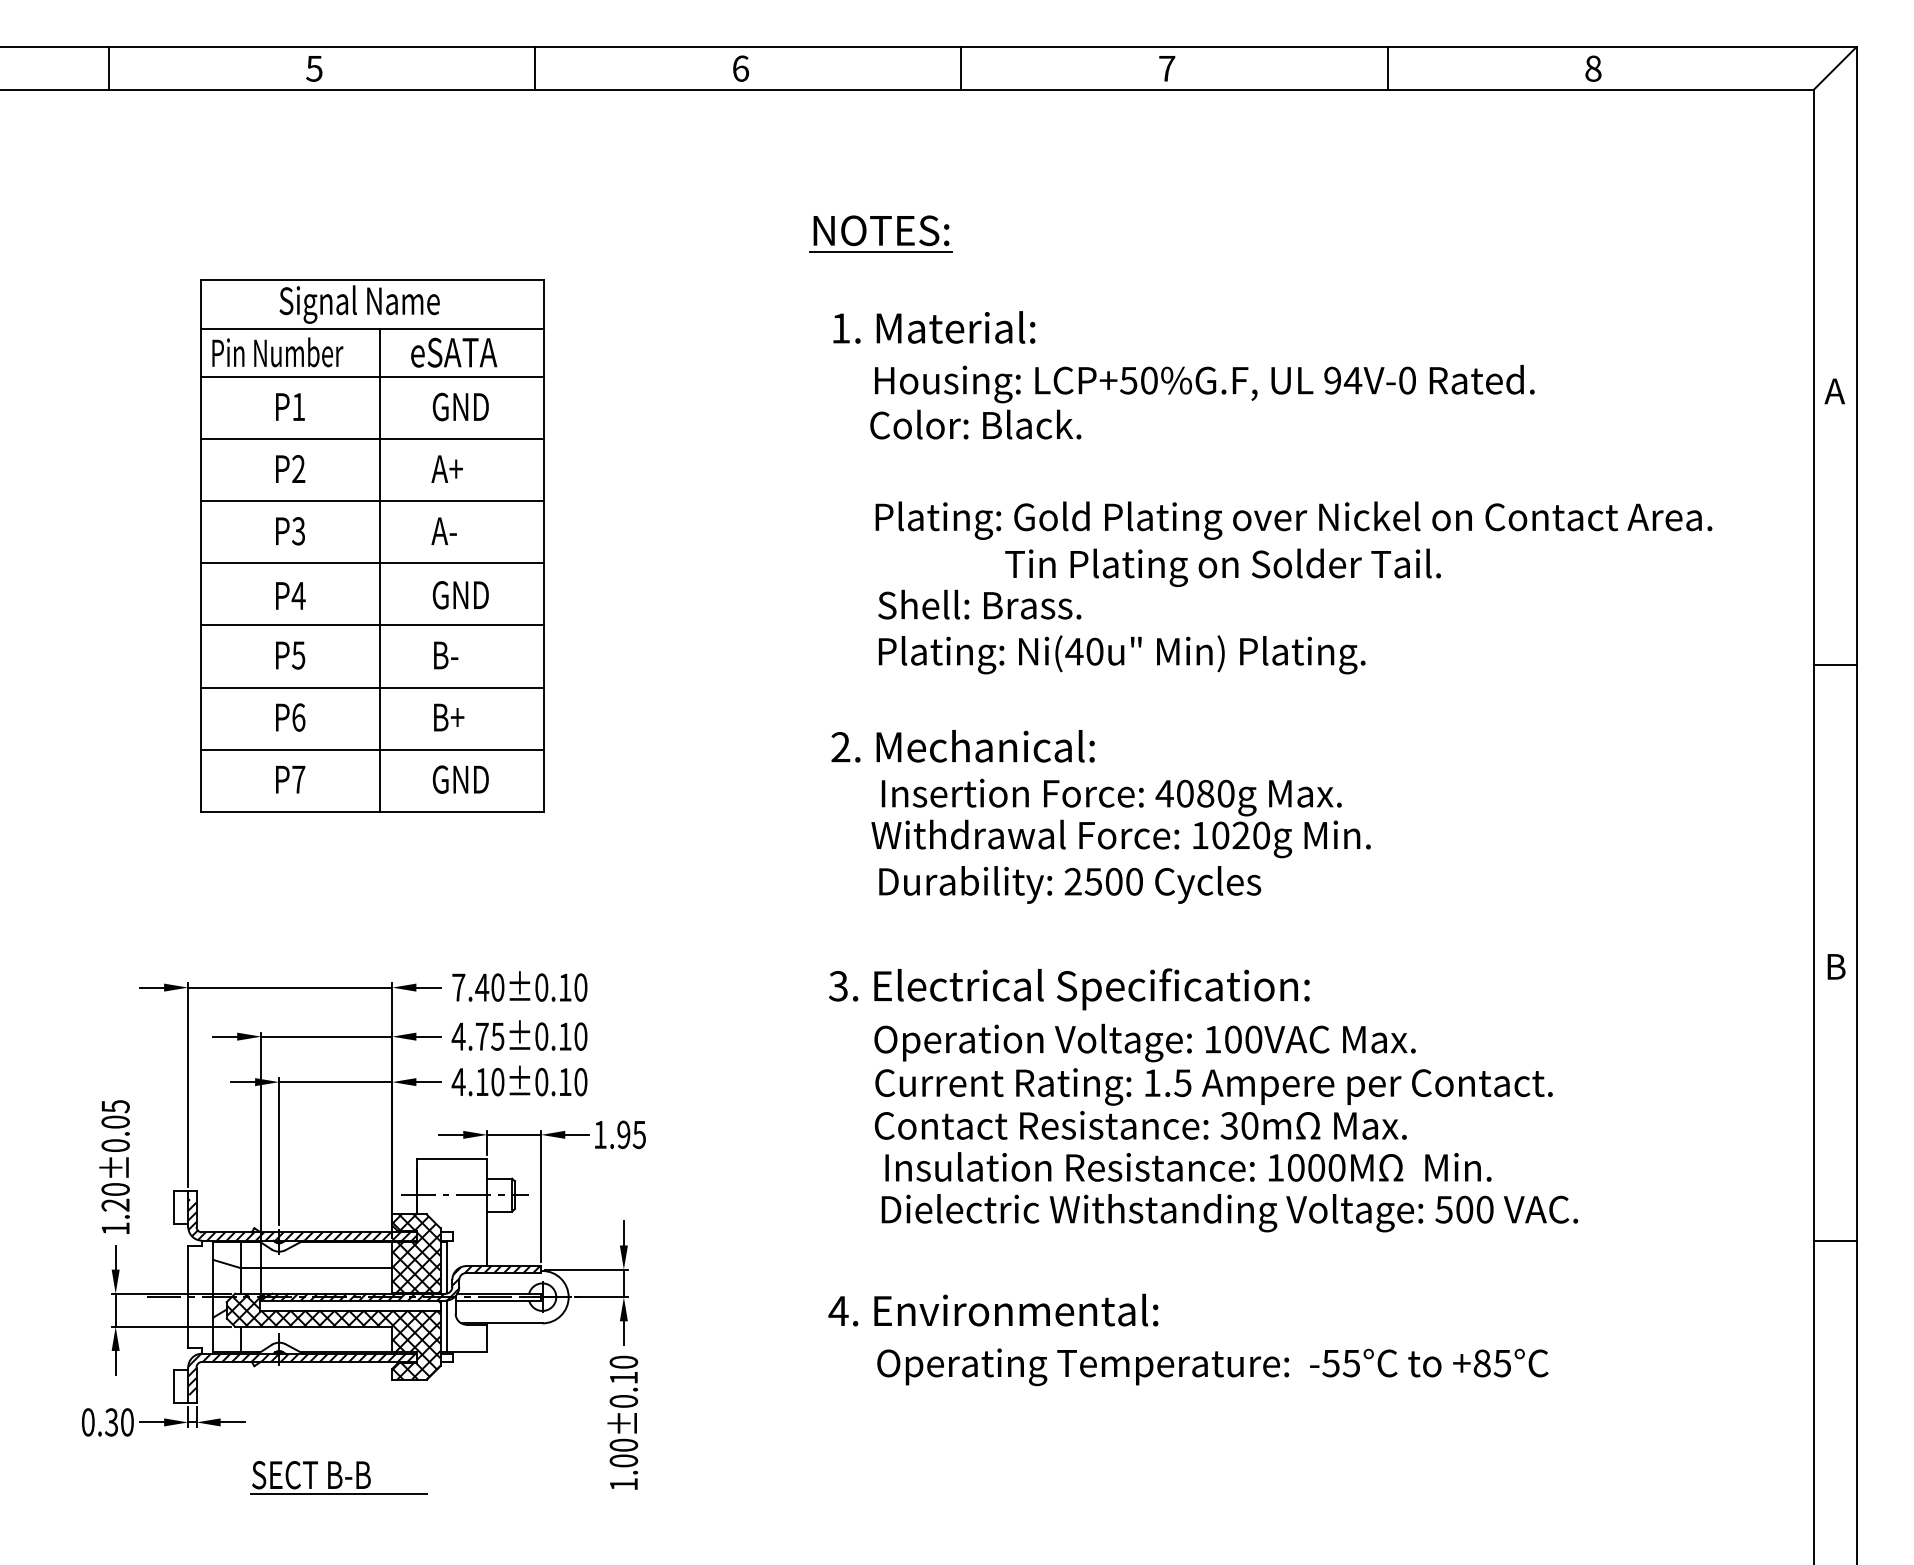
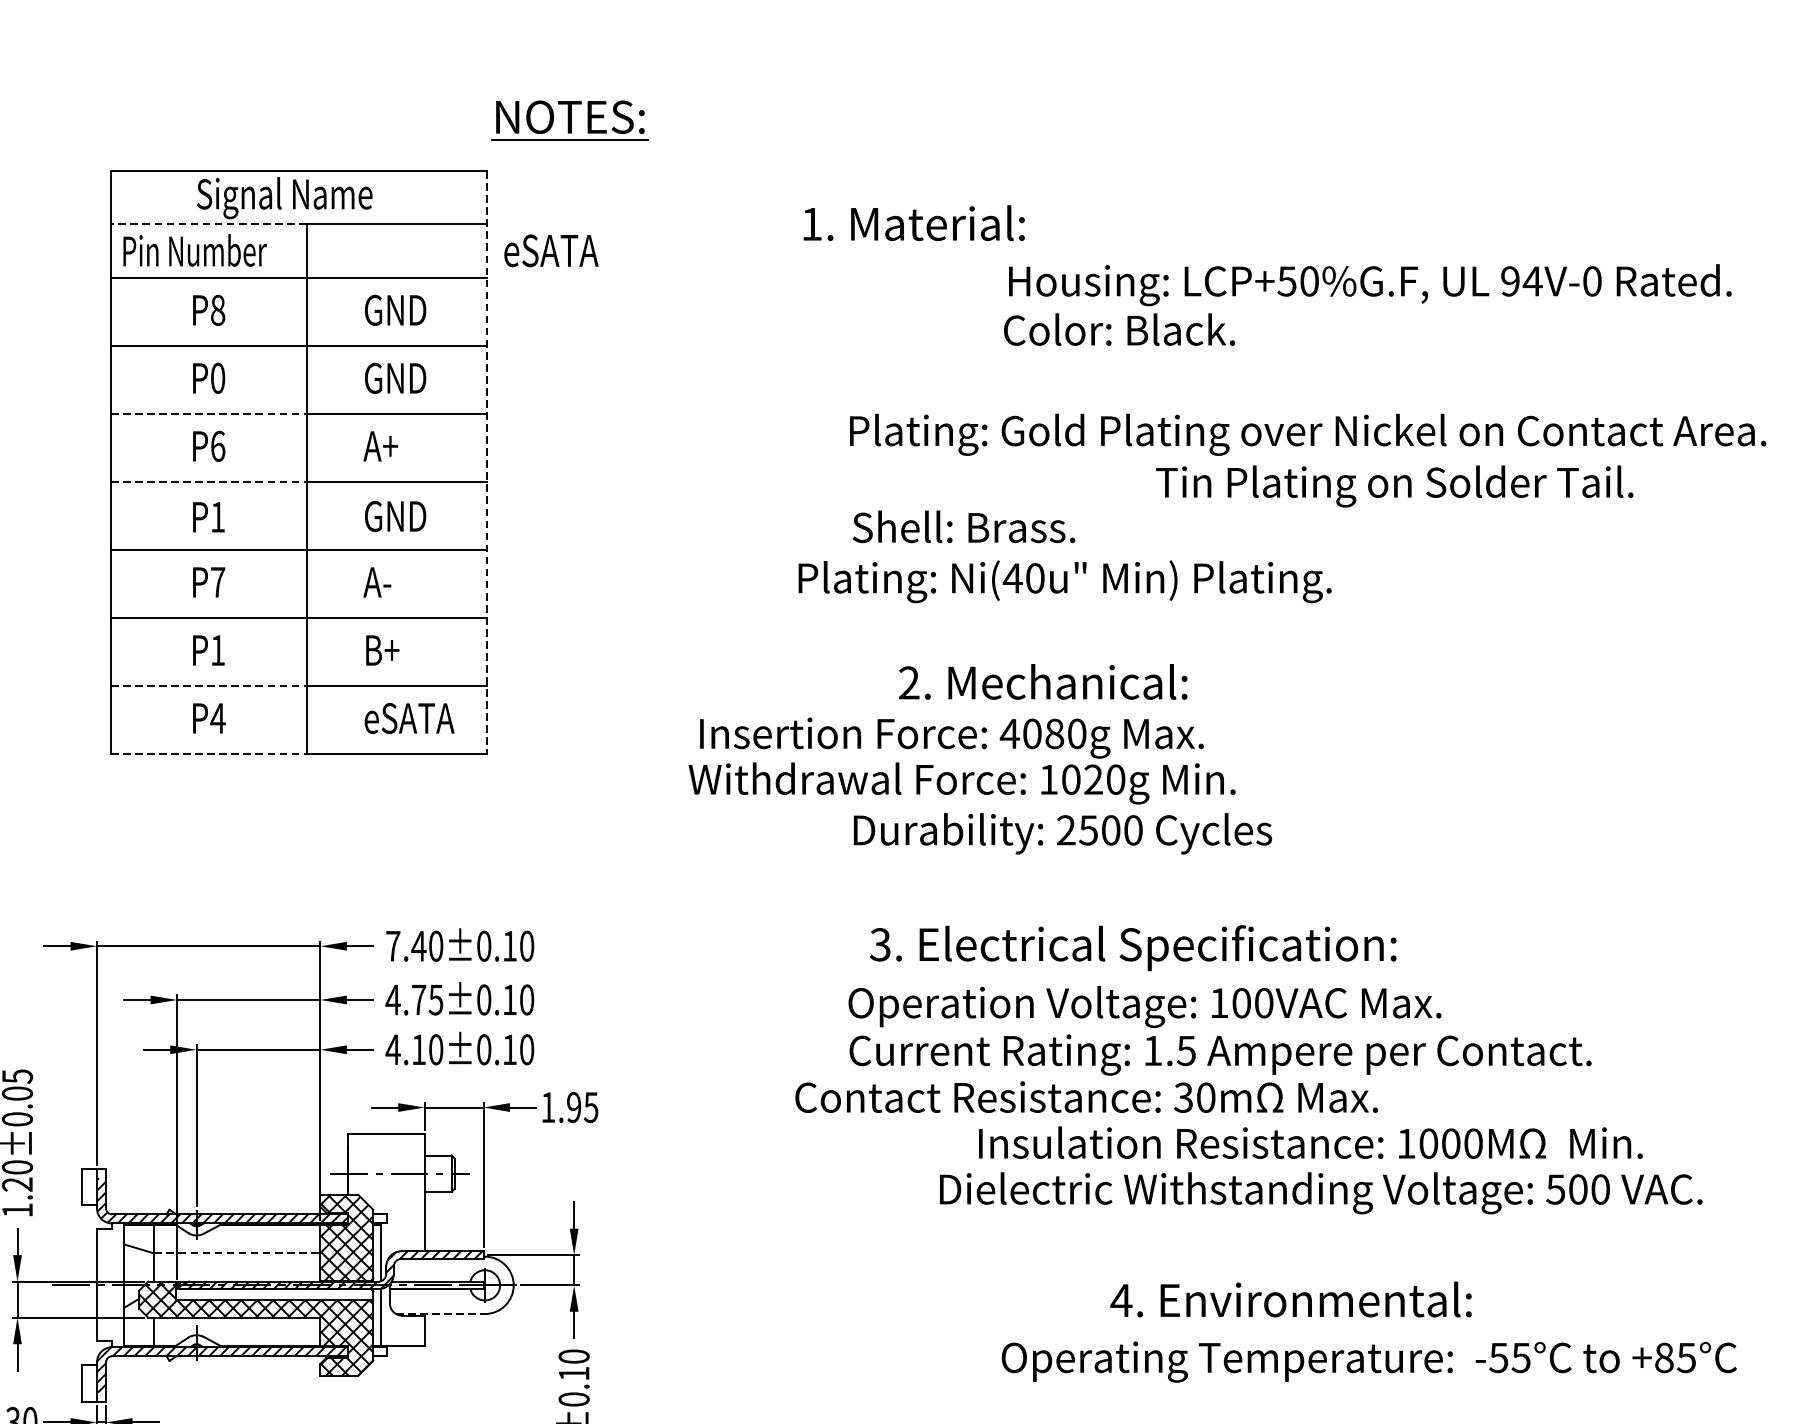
part: (880, 233) -> (569, 120), moved
line: (289, 328) -> (207, 224), solid -> dashed
text: (454, 352) -> (551, 250), moved
text: (1202, 401) -> (1367, 304), moved
text: (298, 406) -> (217, 309), P1 -> P8
text: (459, 468) -> (394, 377), A+ -> GND
text: (298, 469) -> (217, 378), P2 -> P0
line: (290, 501) -> (208, 413), solid -> dashed
text: (455, 530) -> (389, 445), A- -> A+
text: (298, 531) -> (217, 446), P3 -> P6
line: (544, 545) -> (487, 462), solid -> dashed
line: (290, 563) -> (208, 481), solid -> dashed
text: (1222, 567) -> (1394, 486), moved
text: (298, 595) -> (217, 516), P4 -> P1
text: (1121, 654) -> (1064, 581), moved
text: (298, 655) -> (217, 582), P5 -> P7
text: (444, 655) -> (377, 582), B- -> A-
text: (298, 717) -> (217, 650), P6 -> P1
text: (962, 746) -> (1042, 682), moved
line: (290, 749) -> (208, 685), solid -> dashed
text: (298, 779) -> (217, 718), P7 -> P4
text: (473, 779) -> (409, 718), GND -> eSATA
line: (290, 811) -> (208, 753), solid -> dashed
text: (1120, 818) -> (961, 761), moved
text: (1069, 989) -> (1133, 948), moved
text: (1140, 1125) -> (1086, 1097), moved
text: (1188, 1166) -> (1310, 1142), moved
text: (1229, 1213) -> (1320, 1193), moved
line: (316, 1268) -> (237, 1253), solid -> dashed
text: (993, 1309) -> (1291, 1298), moved
line: (501, 1323) -> (440, 1314), solid -> dashed
text: (1212, 1367) -> (1368, 1362), moved

